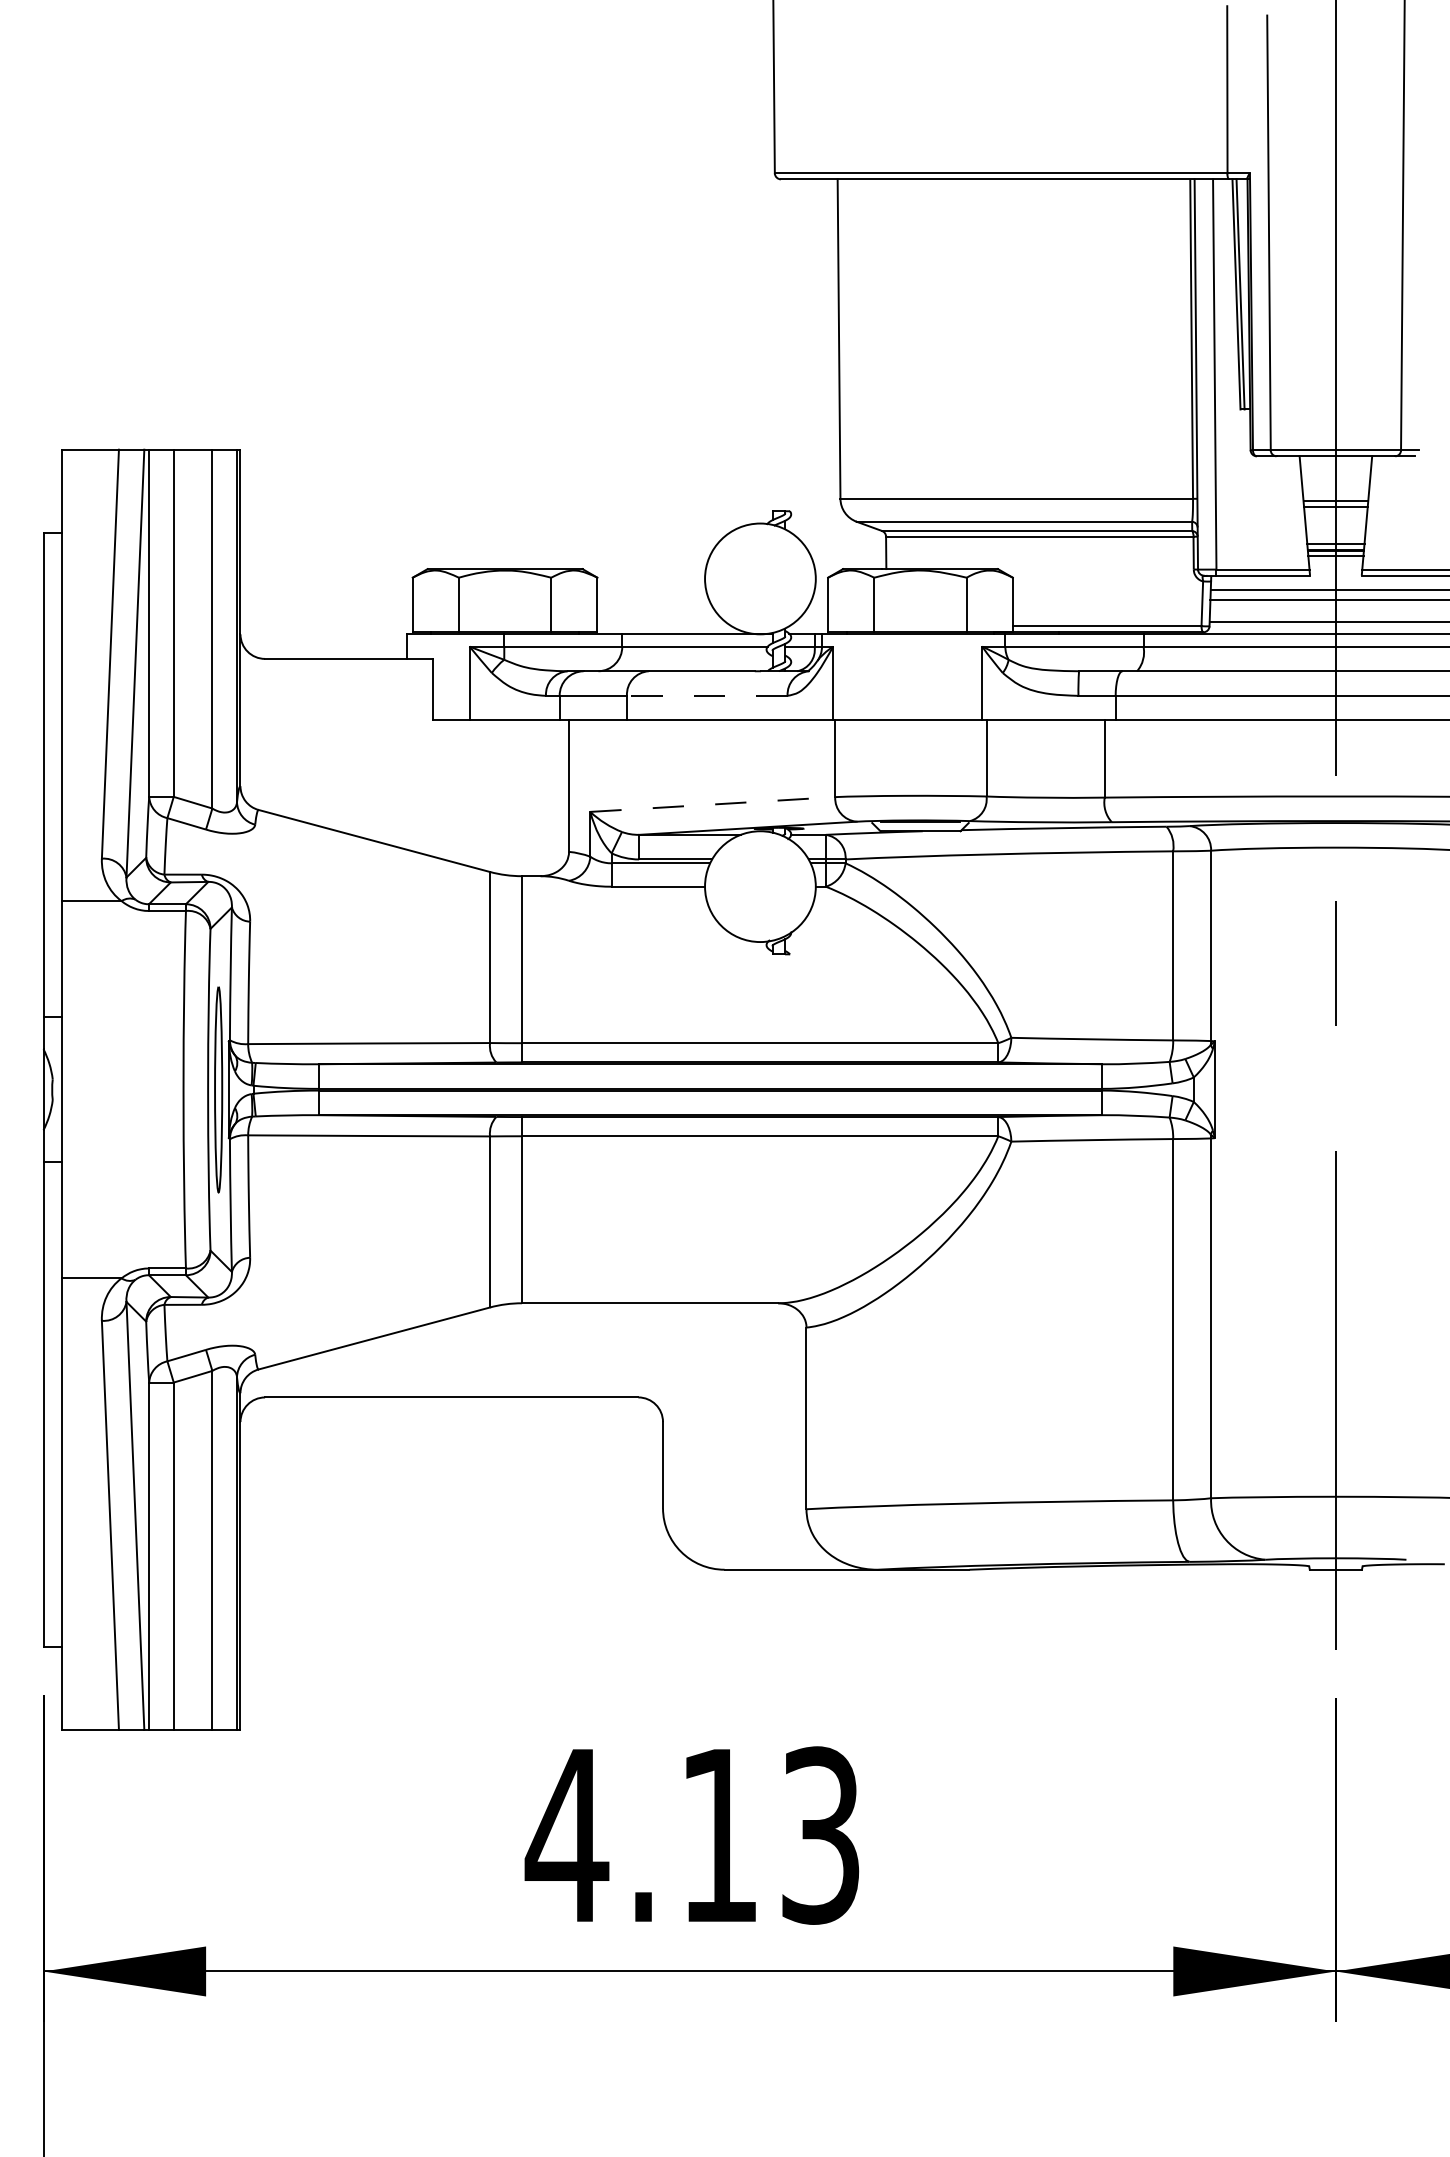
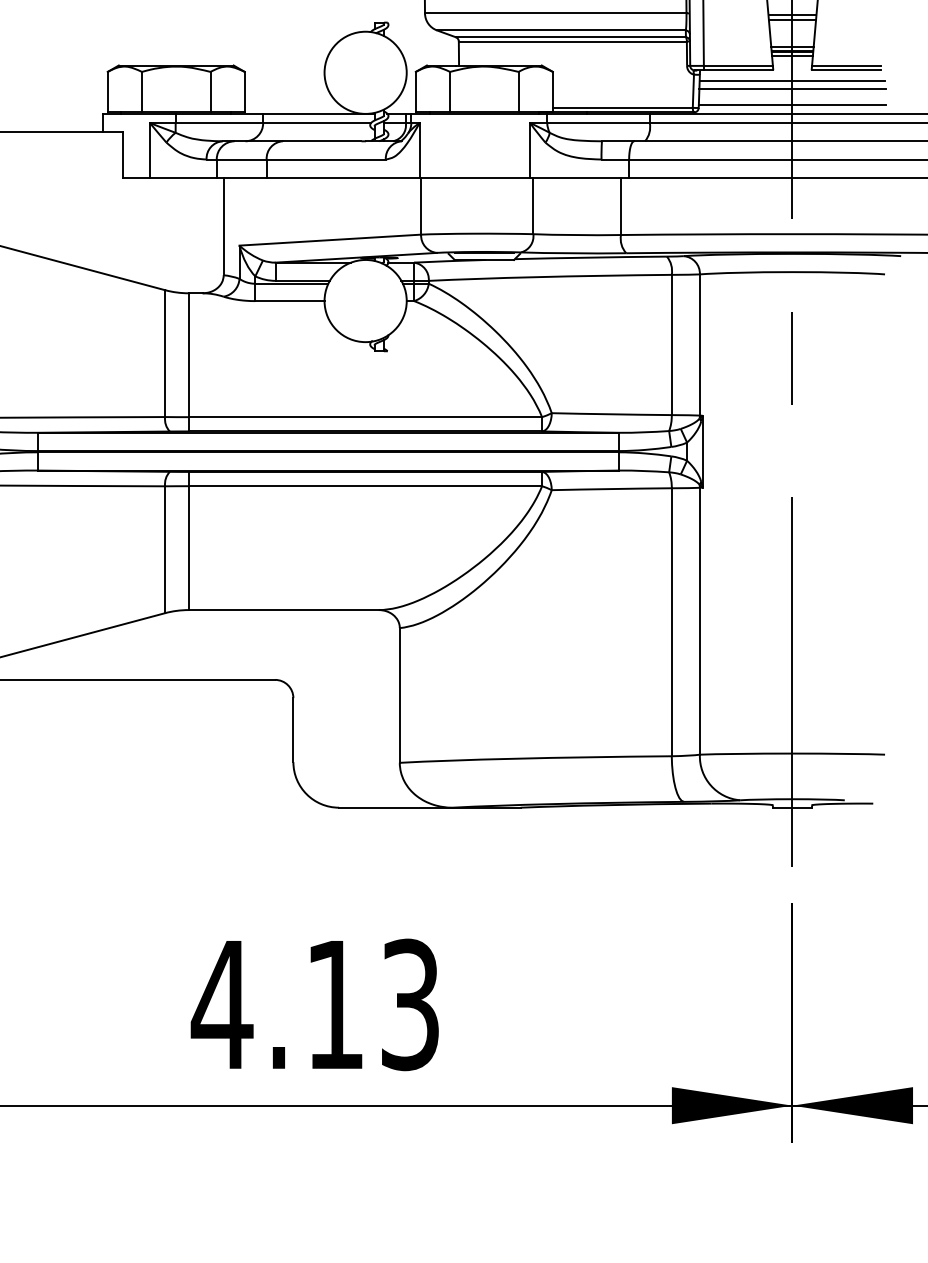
line: (706, 695) -> (325, 159), dashed -> solid
line: (712, 804) -> (330, 240), dashed -> solid

